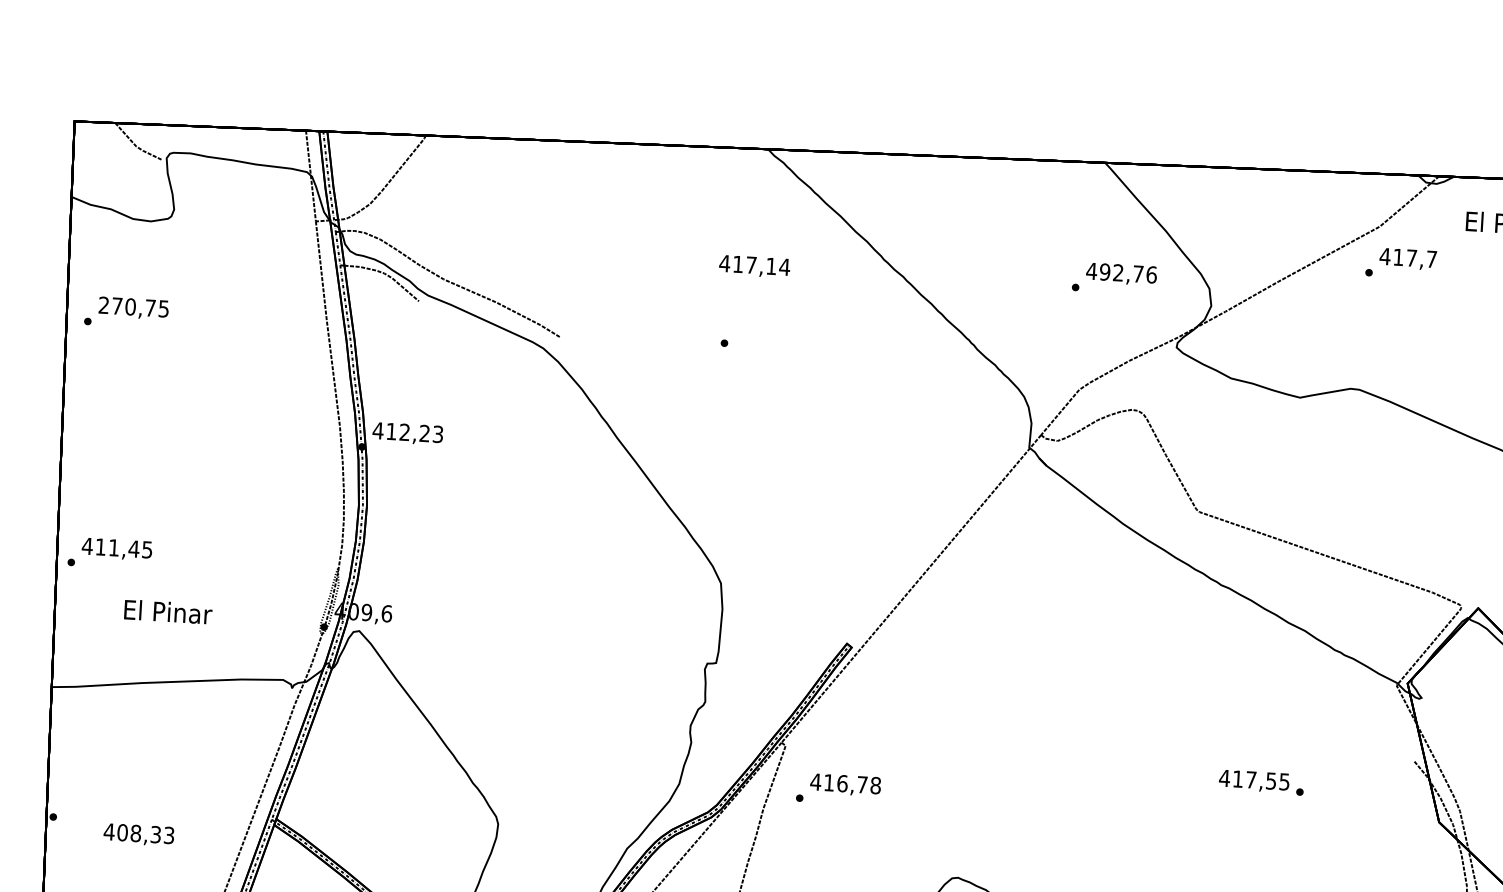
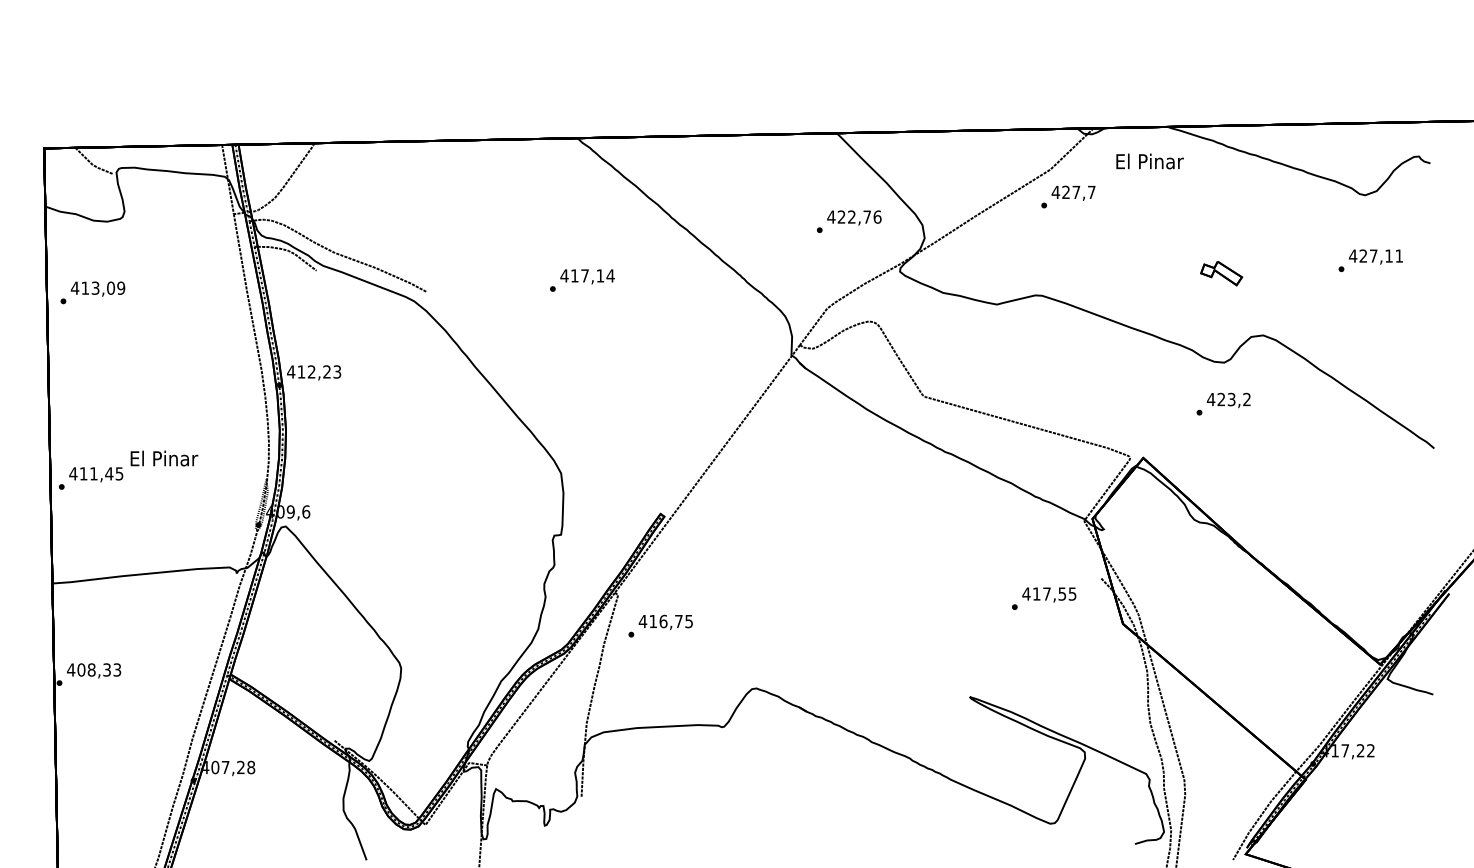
text: (1397, 256) -> (1065, 191), 417,7 -> 427,7
text: (754, 266) -> (587, 276), moved
text: (1104, 271) -> (841, 216), 492,76 -> 422,76
text: (133, 306) -> (97, 287), 270,75 -> 413,09
text: (168, 611) -> (164, 458), moved
text: (1254, 780) -> (1049, 594), moved
text: (876, 785) -> (689, 621), 416,78 -> 416,75
text: (139, 834) -> (94, 670), moved

